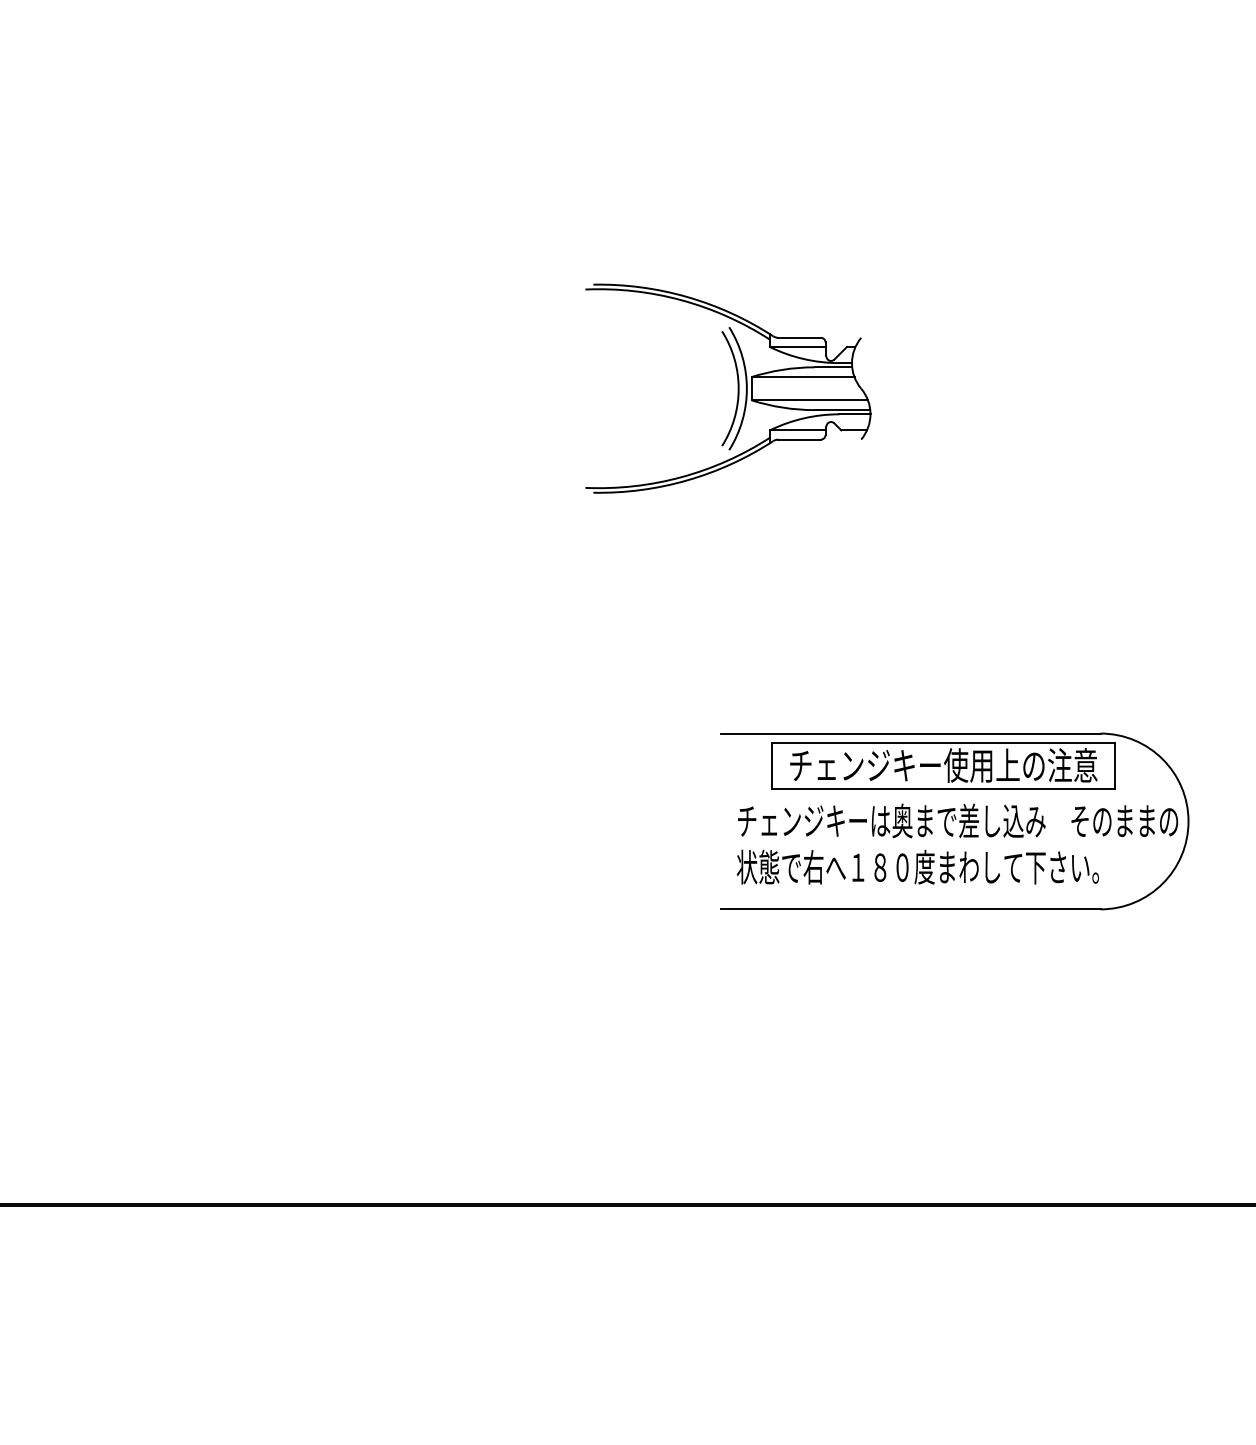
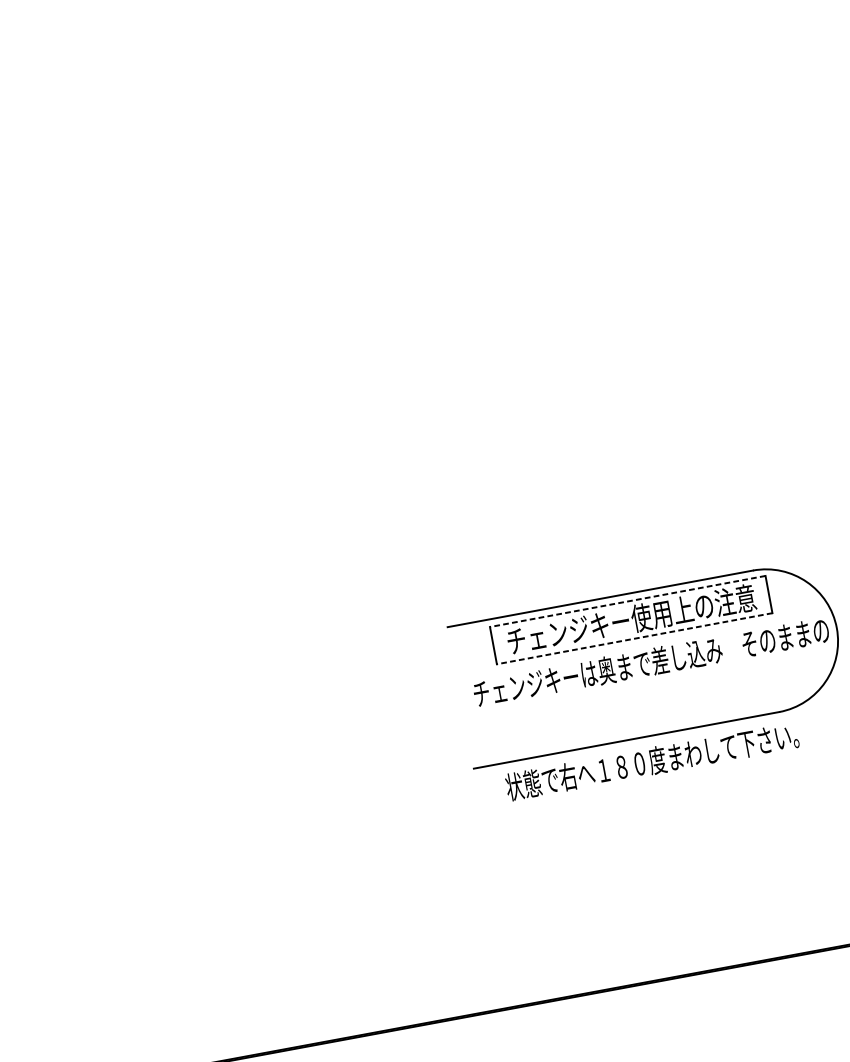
part: (737, 388) -> (409, 347), removed
line: (942, 742) -> (627, 601), solid -> dashed
line: (942, 789) -> (634, 639), solid -> dashed
text: (917, 866) -> (651, 760), moved

